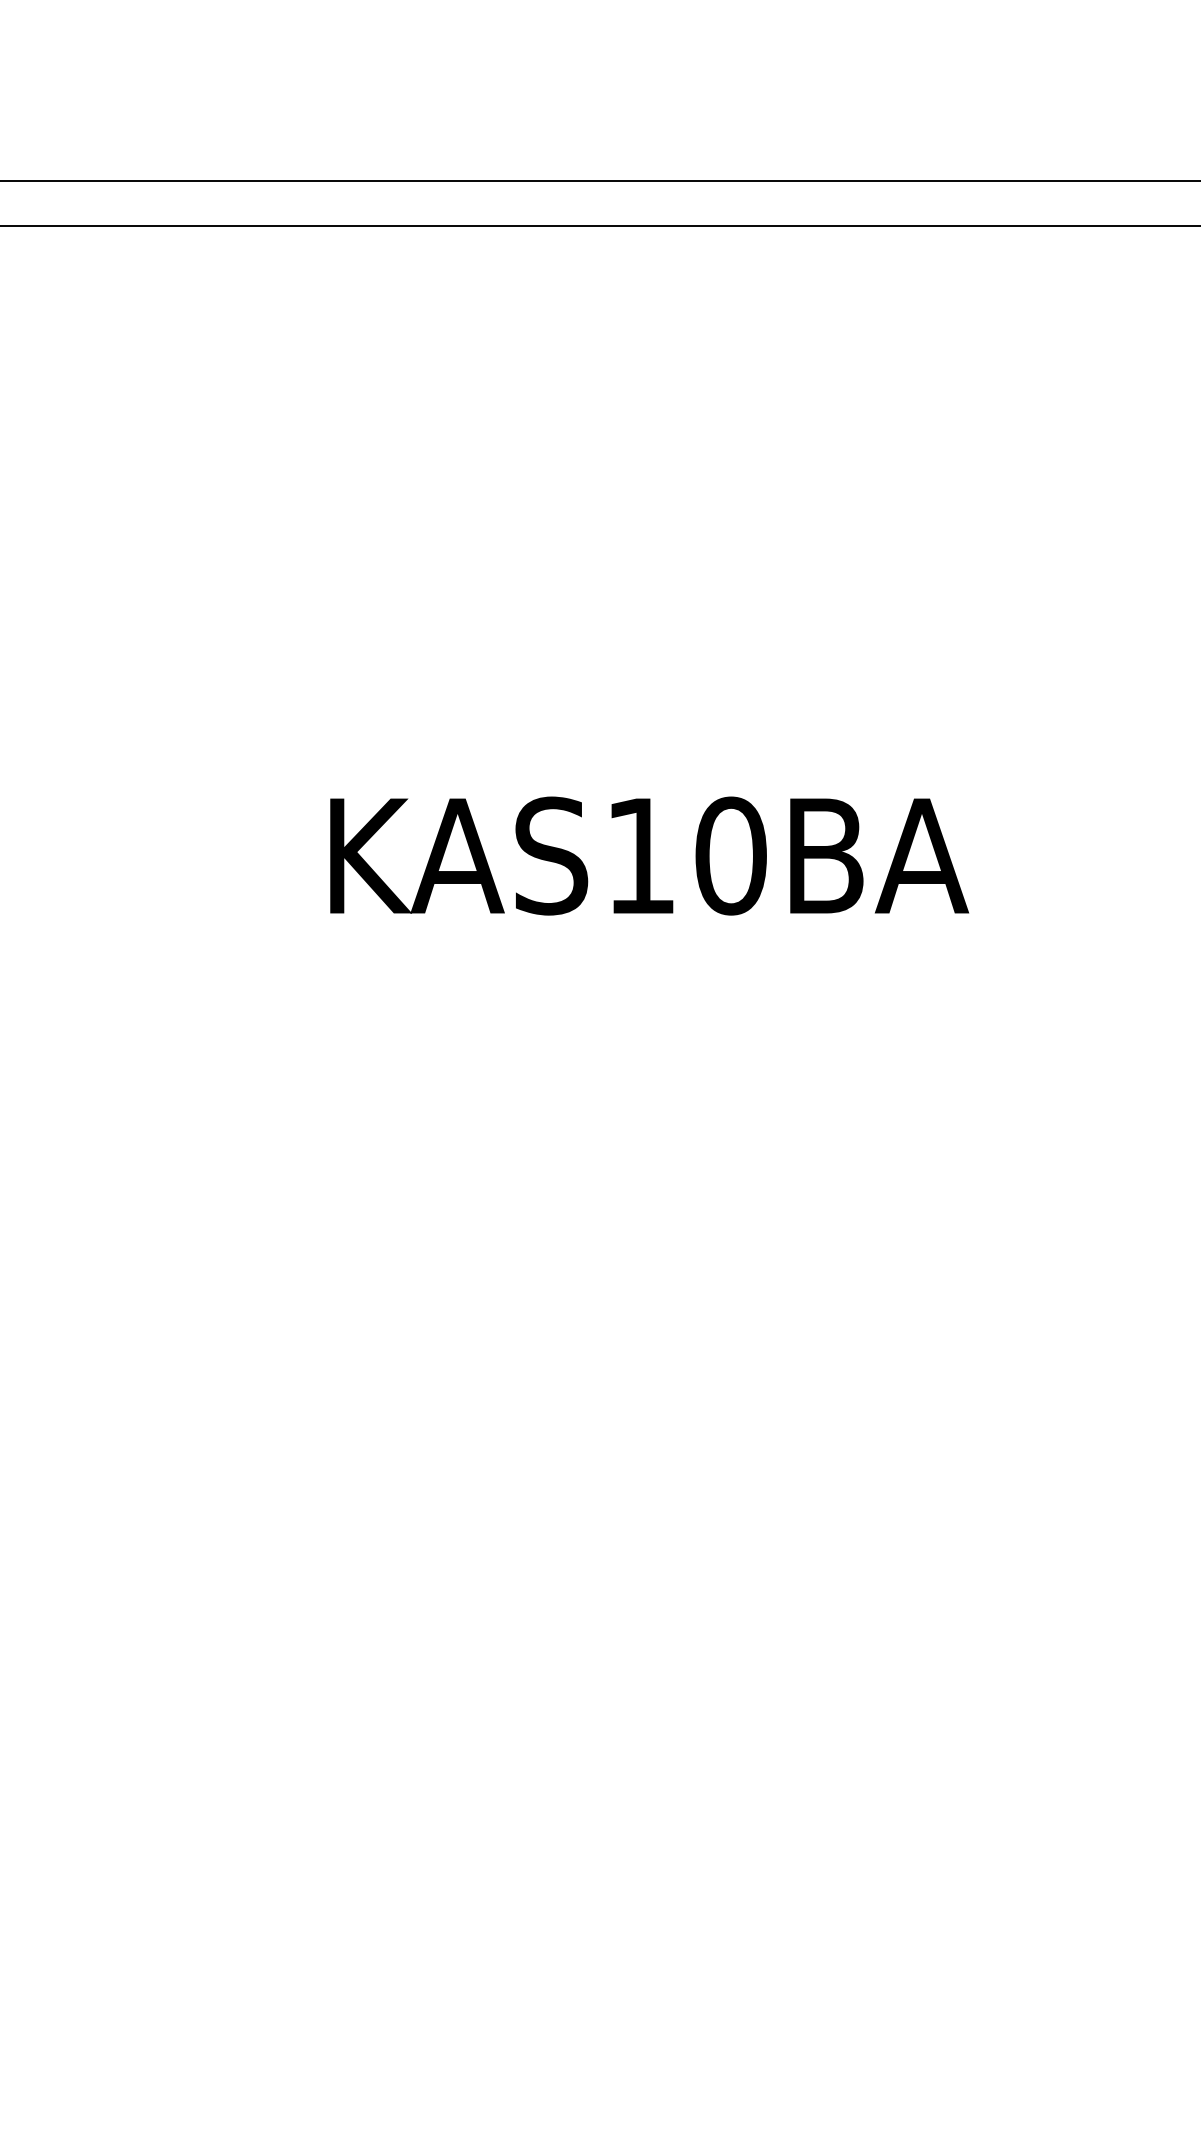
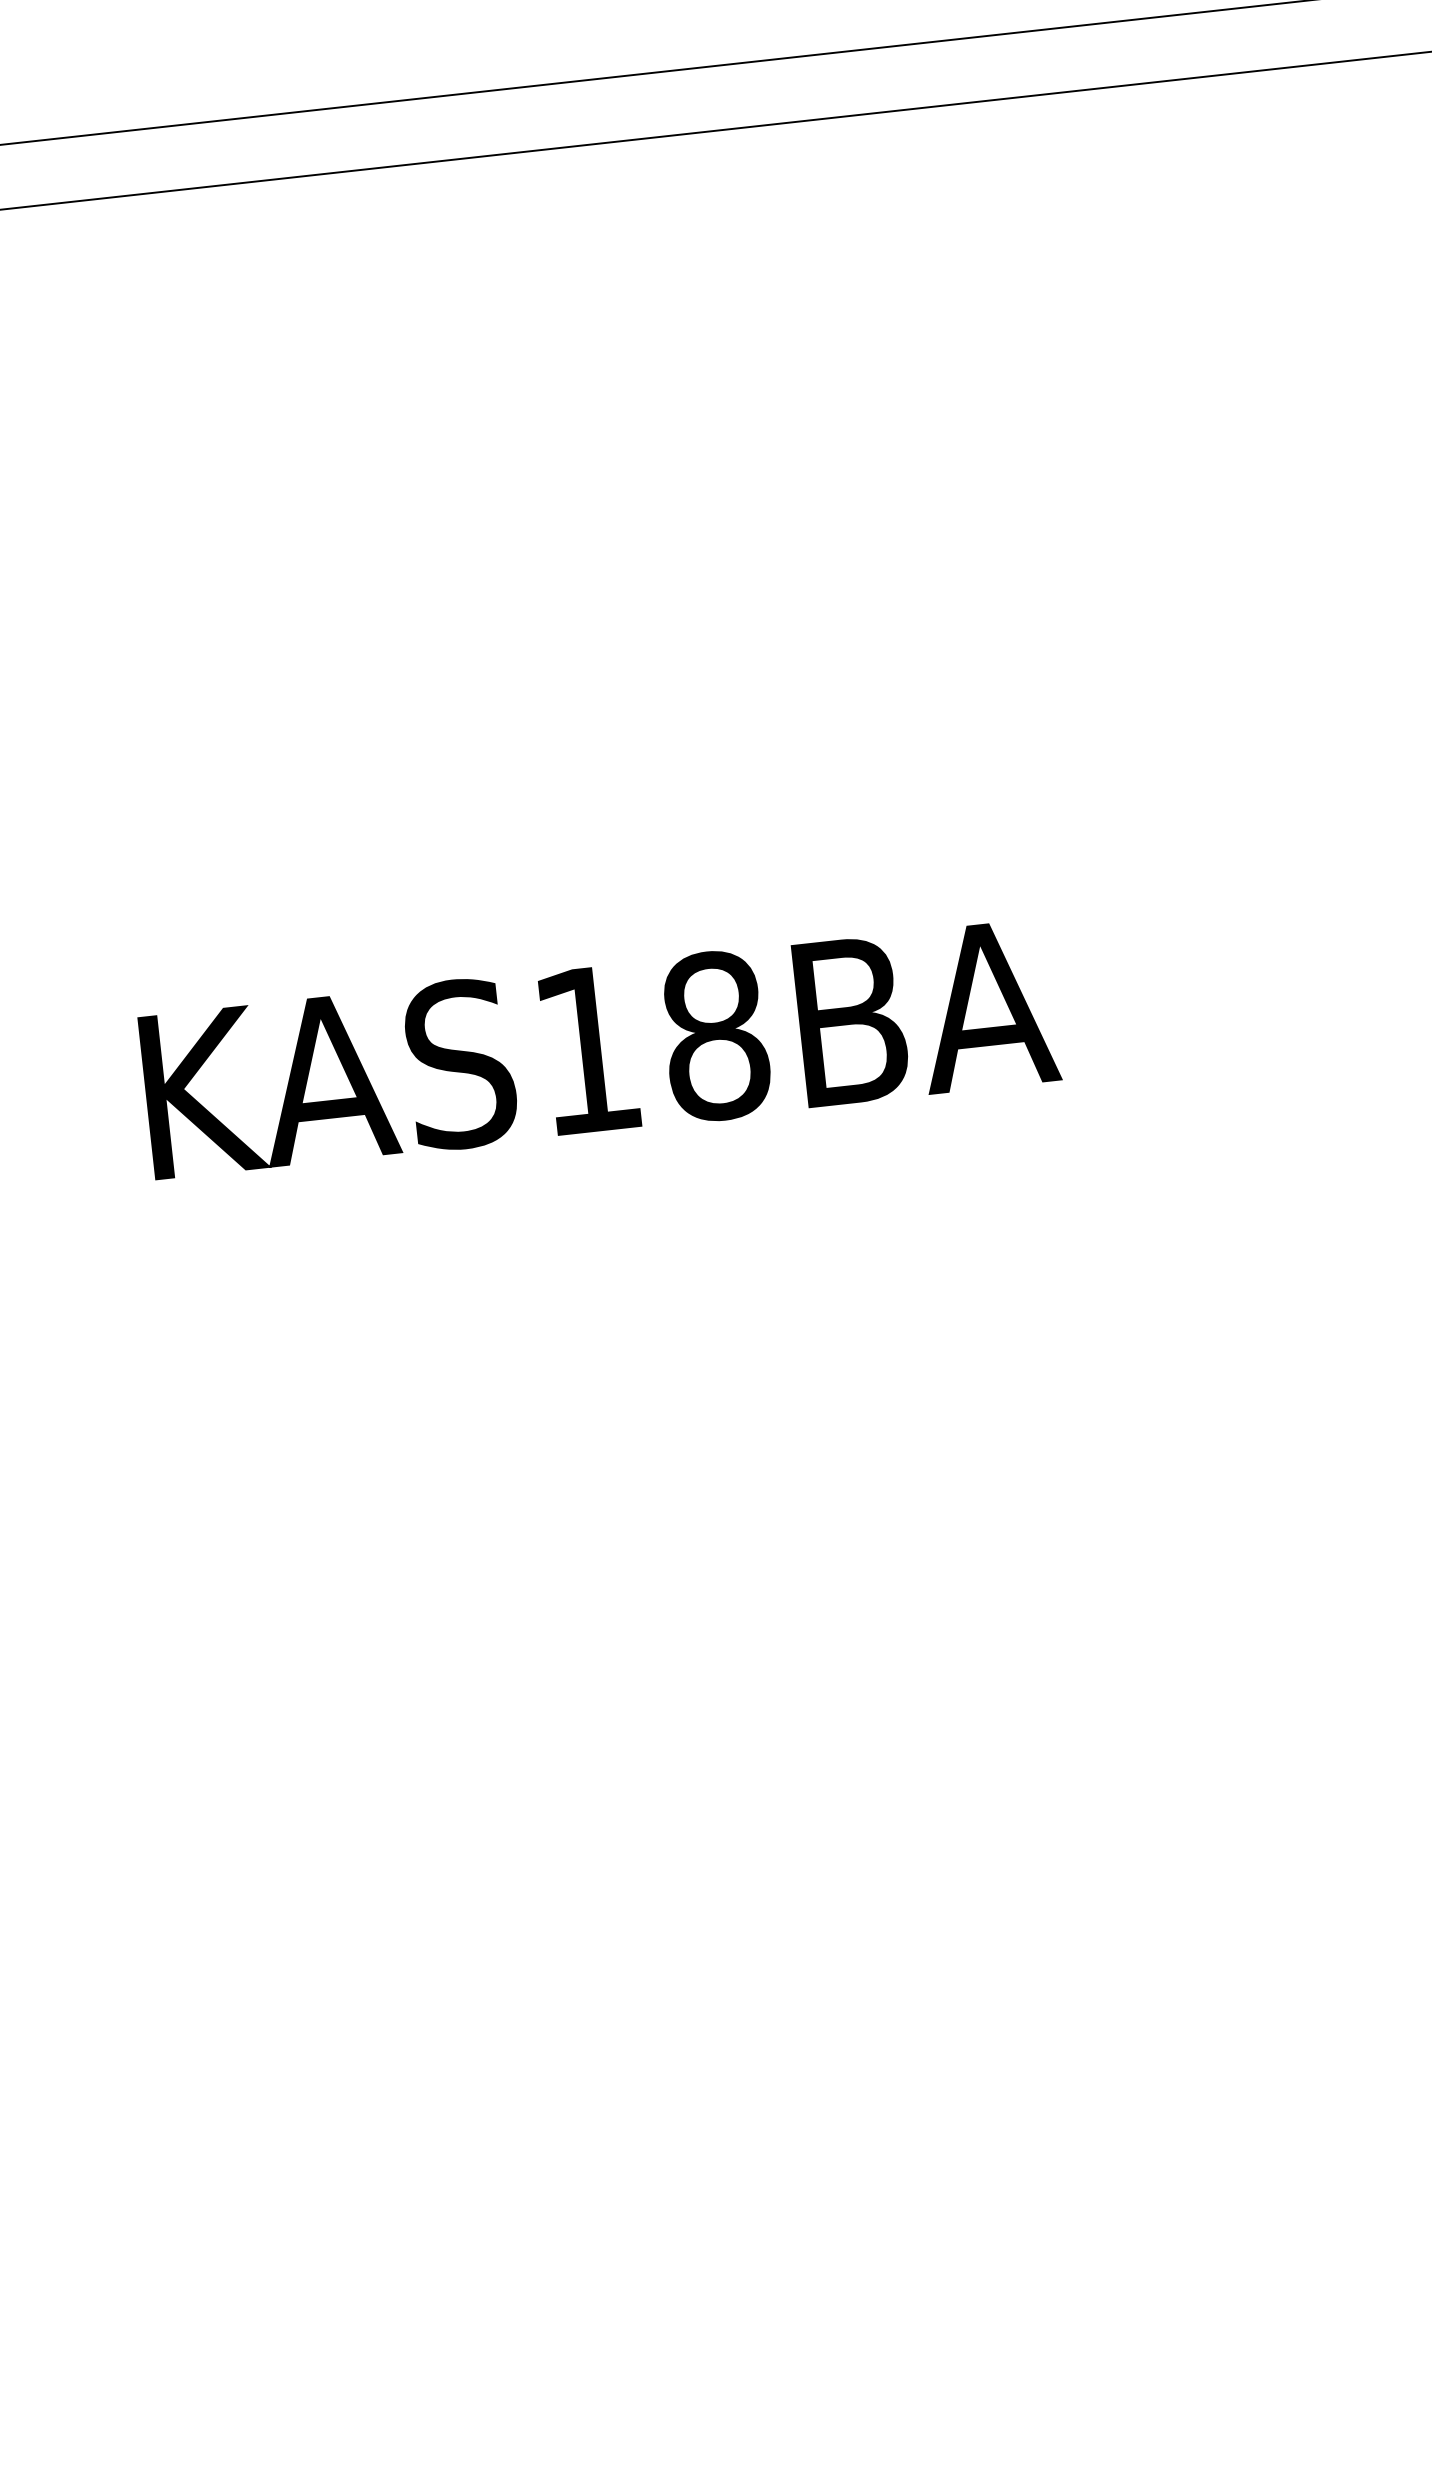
text: (730, 855) -> (714, 1035), KAS10BA -> KAS18BA

